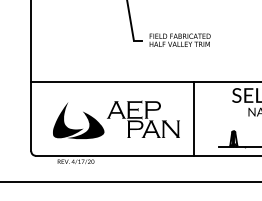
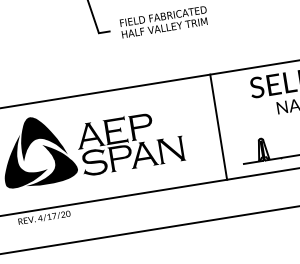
fill: (83, 105) -> (42, 136), added
line: (194, 118) -> (219, 126), moved
fill: (116, 129) -> (94, 162), added

